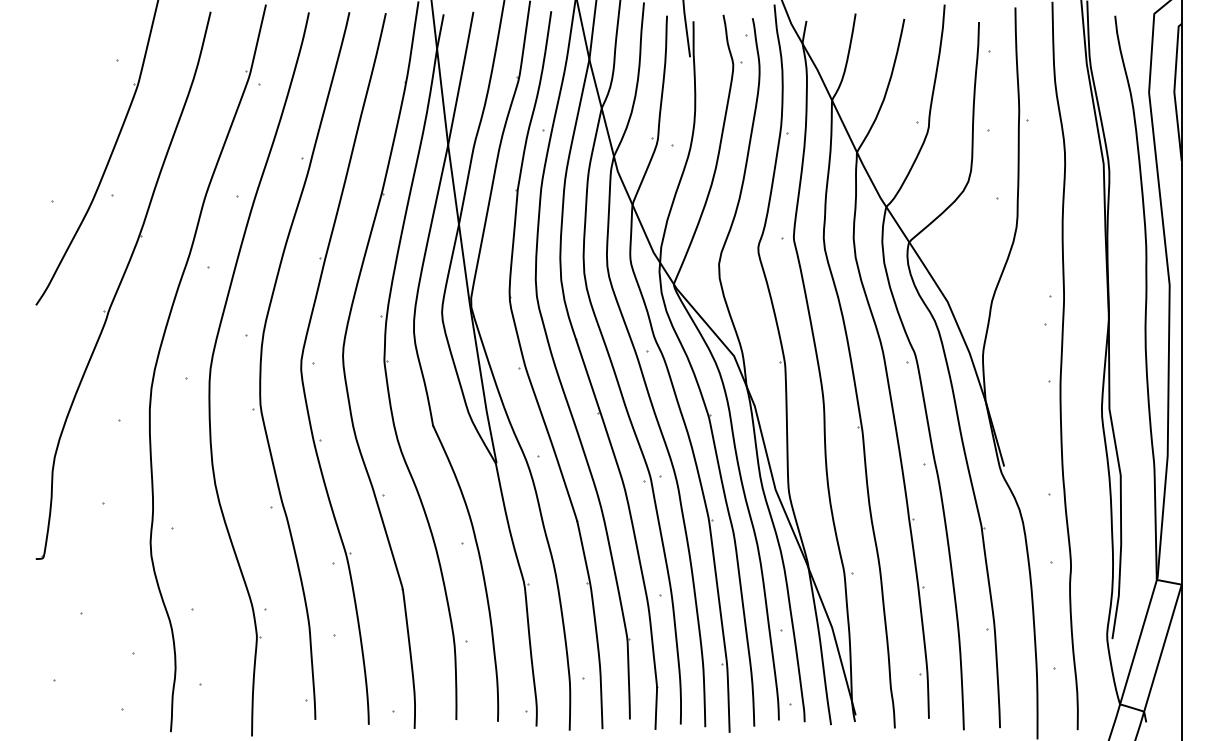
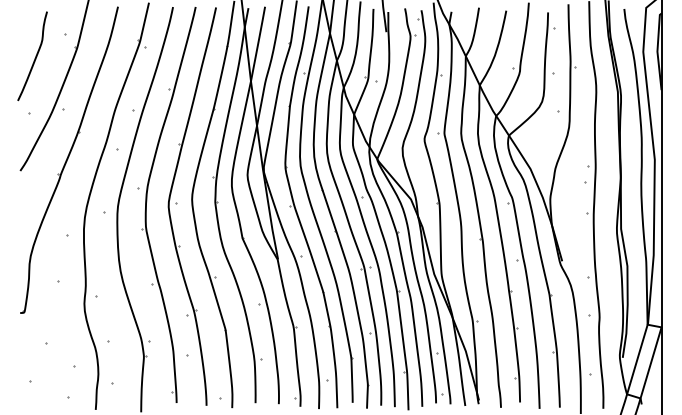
curve: (61, 104) -> (34, 58), added

